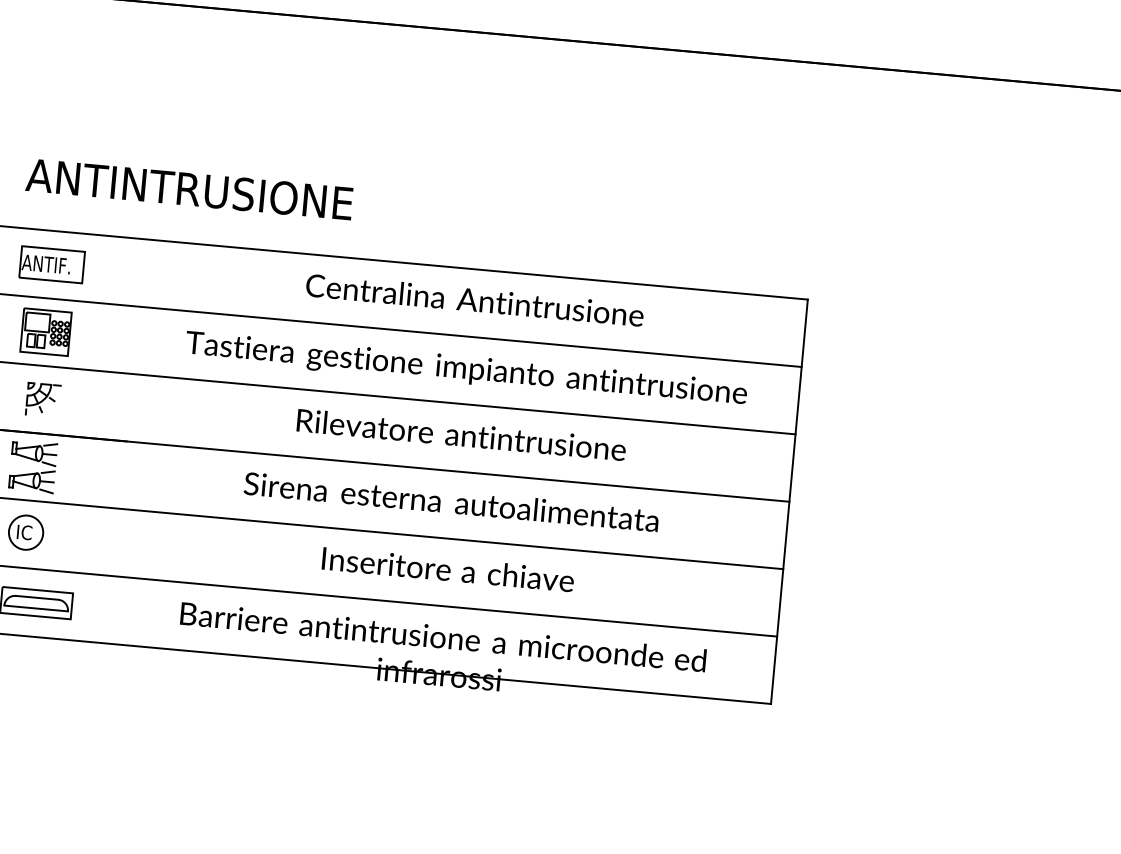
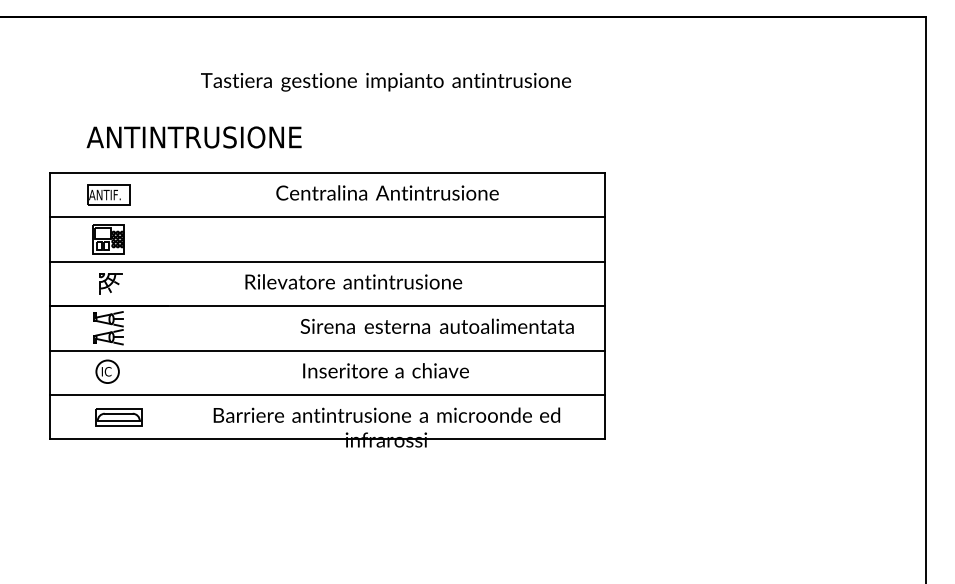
text: (466, 370) -> (386, 82), moved
text: (461, 434) -> (353, 281), moved
text: (450, 500) -> (436, 325), moved

